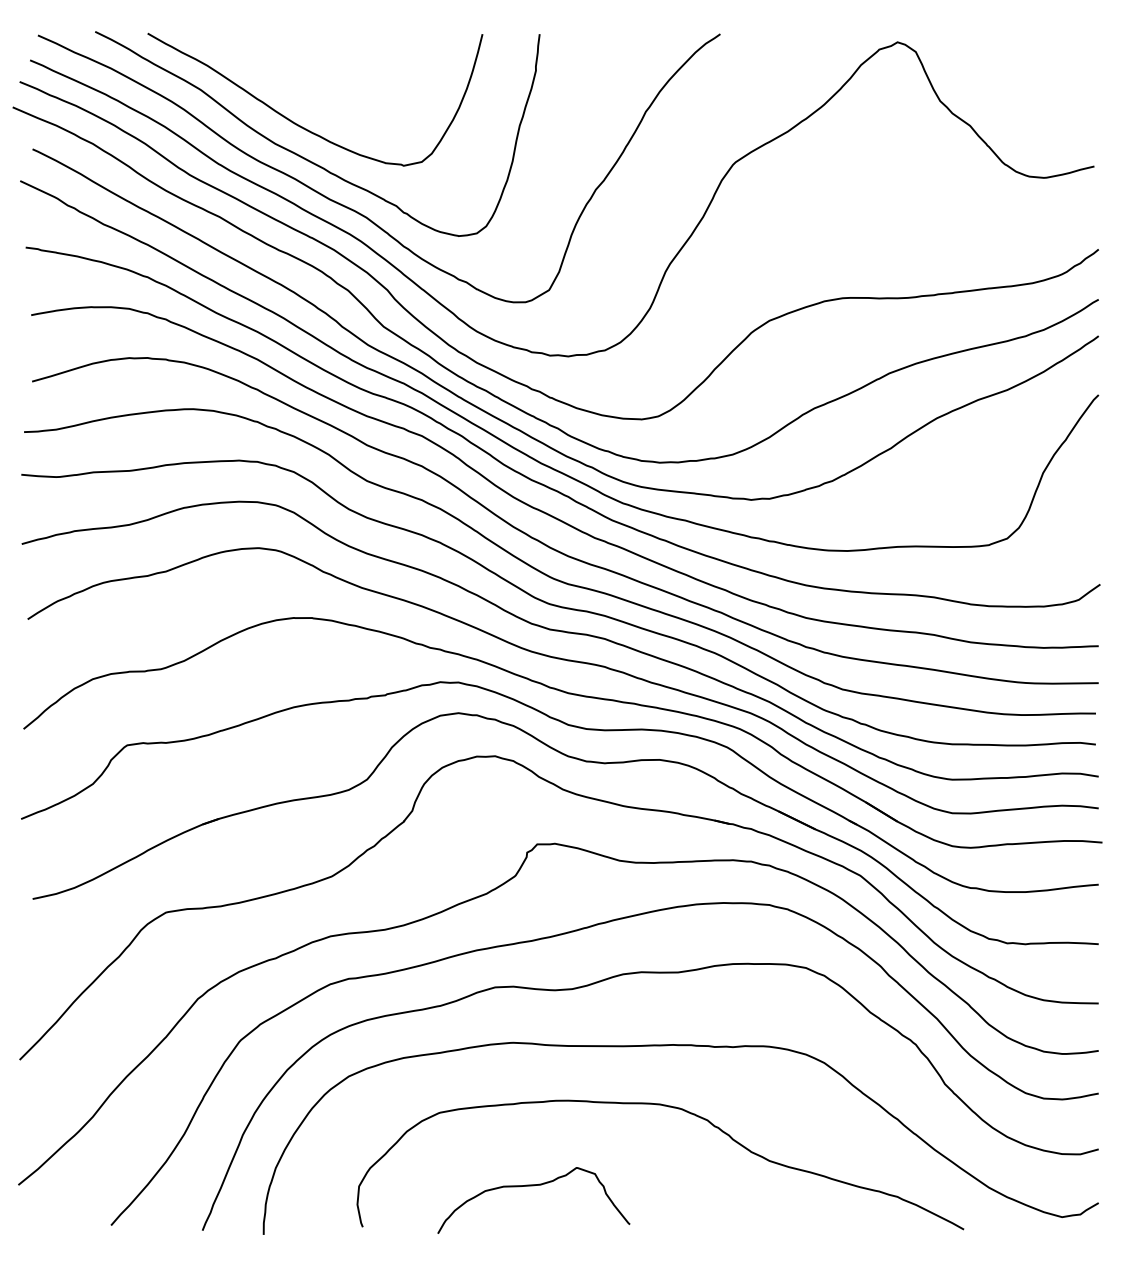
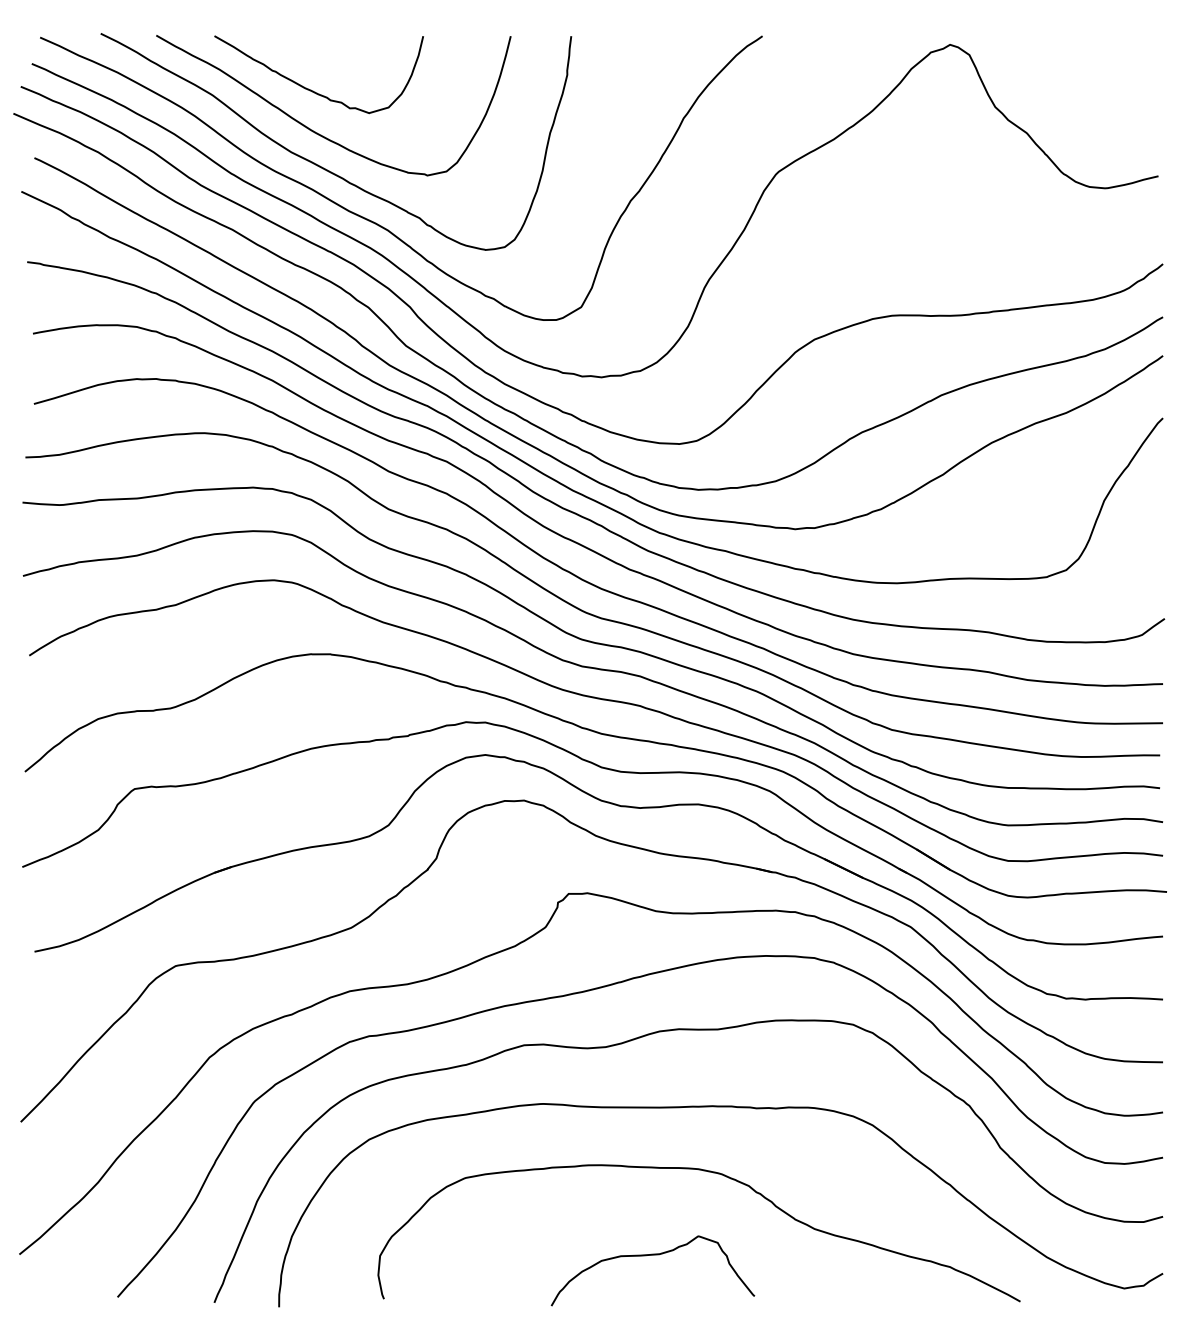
curve: (294, 84) -> (311, 89), added
curve: (533, 1186) -> (652, 1256), moved

